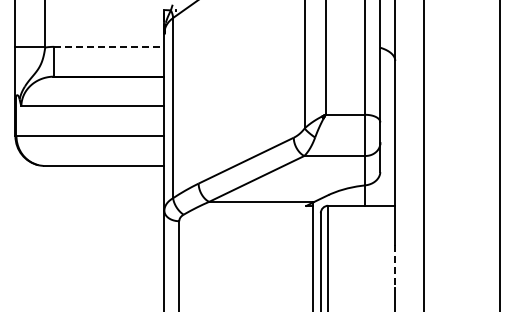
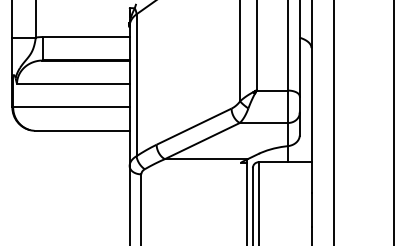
line: (109, 46) -> (86, 36), dashed -> solid
line: (395, 266) -> (311, 210), dashed -> solid

